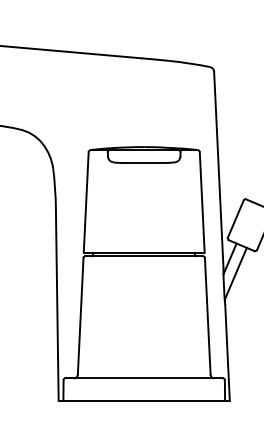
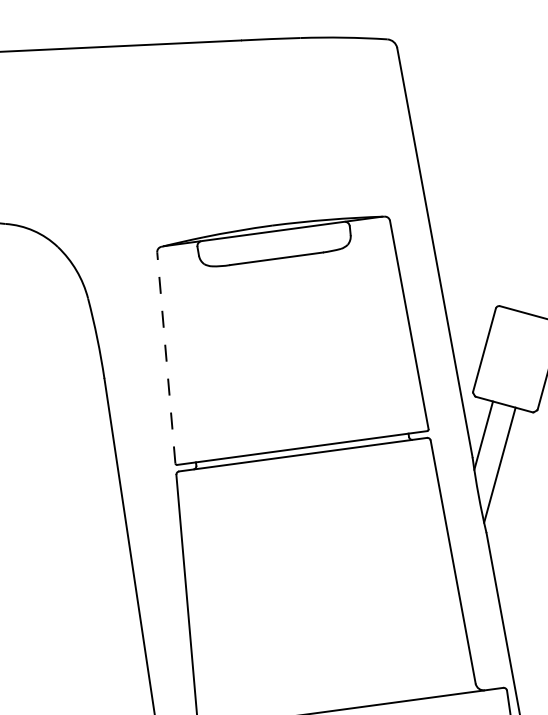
line: (86, 201) -> (166, 355), solid -> dashed

